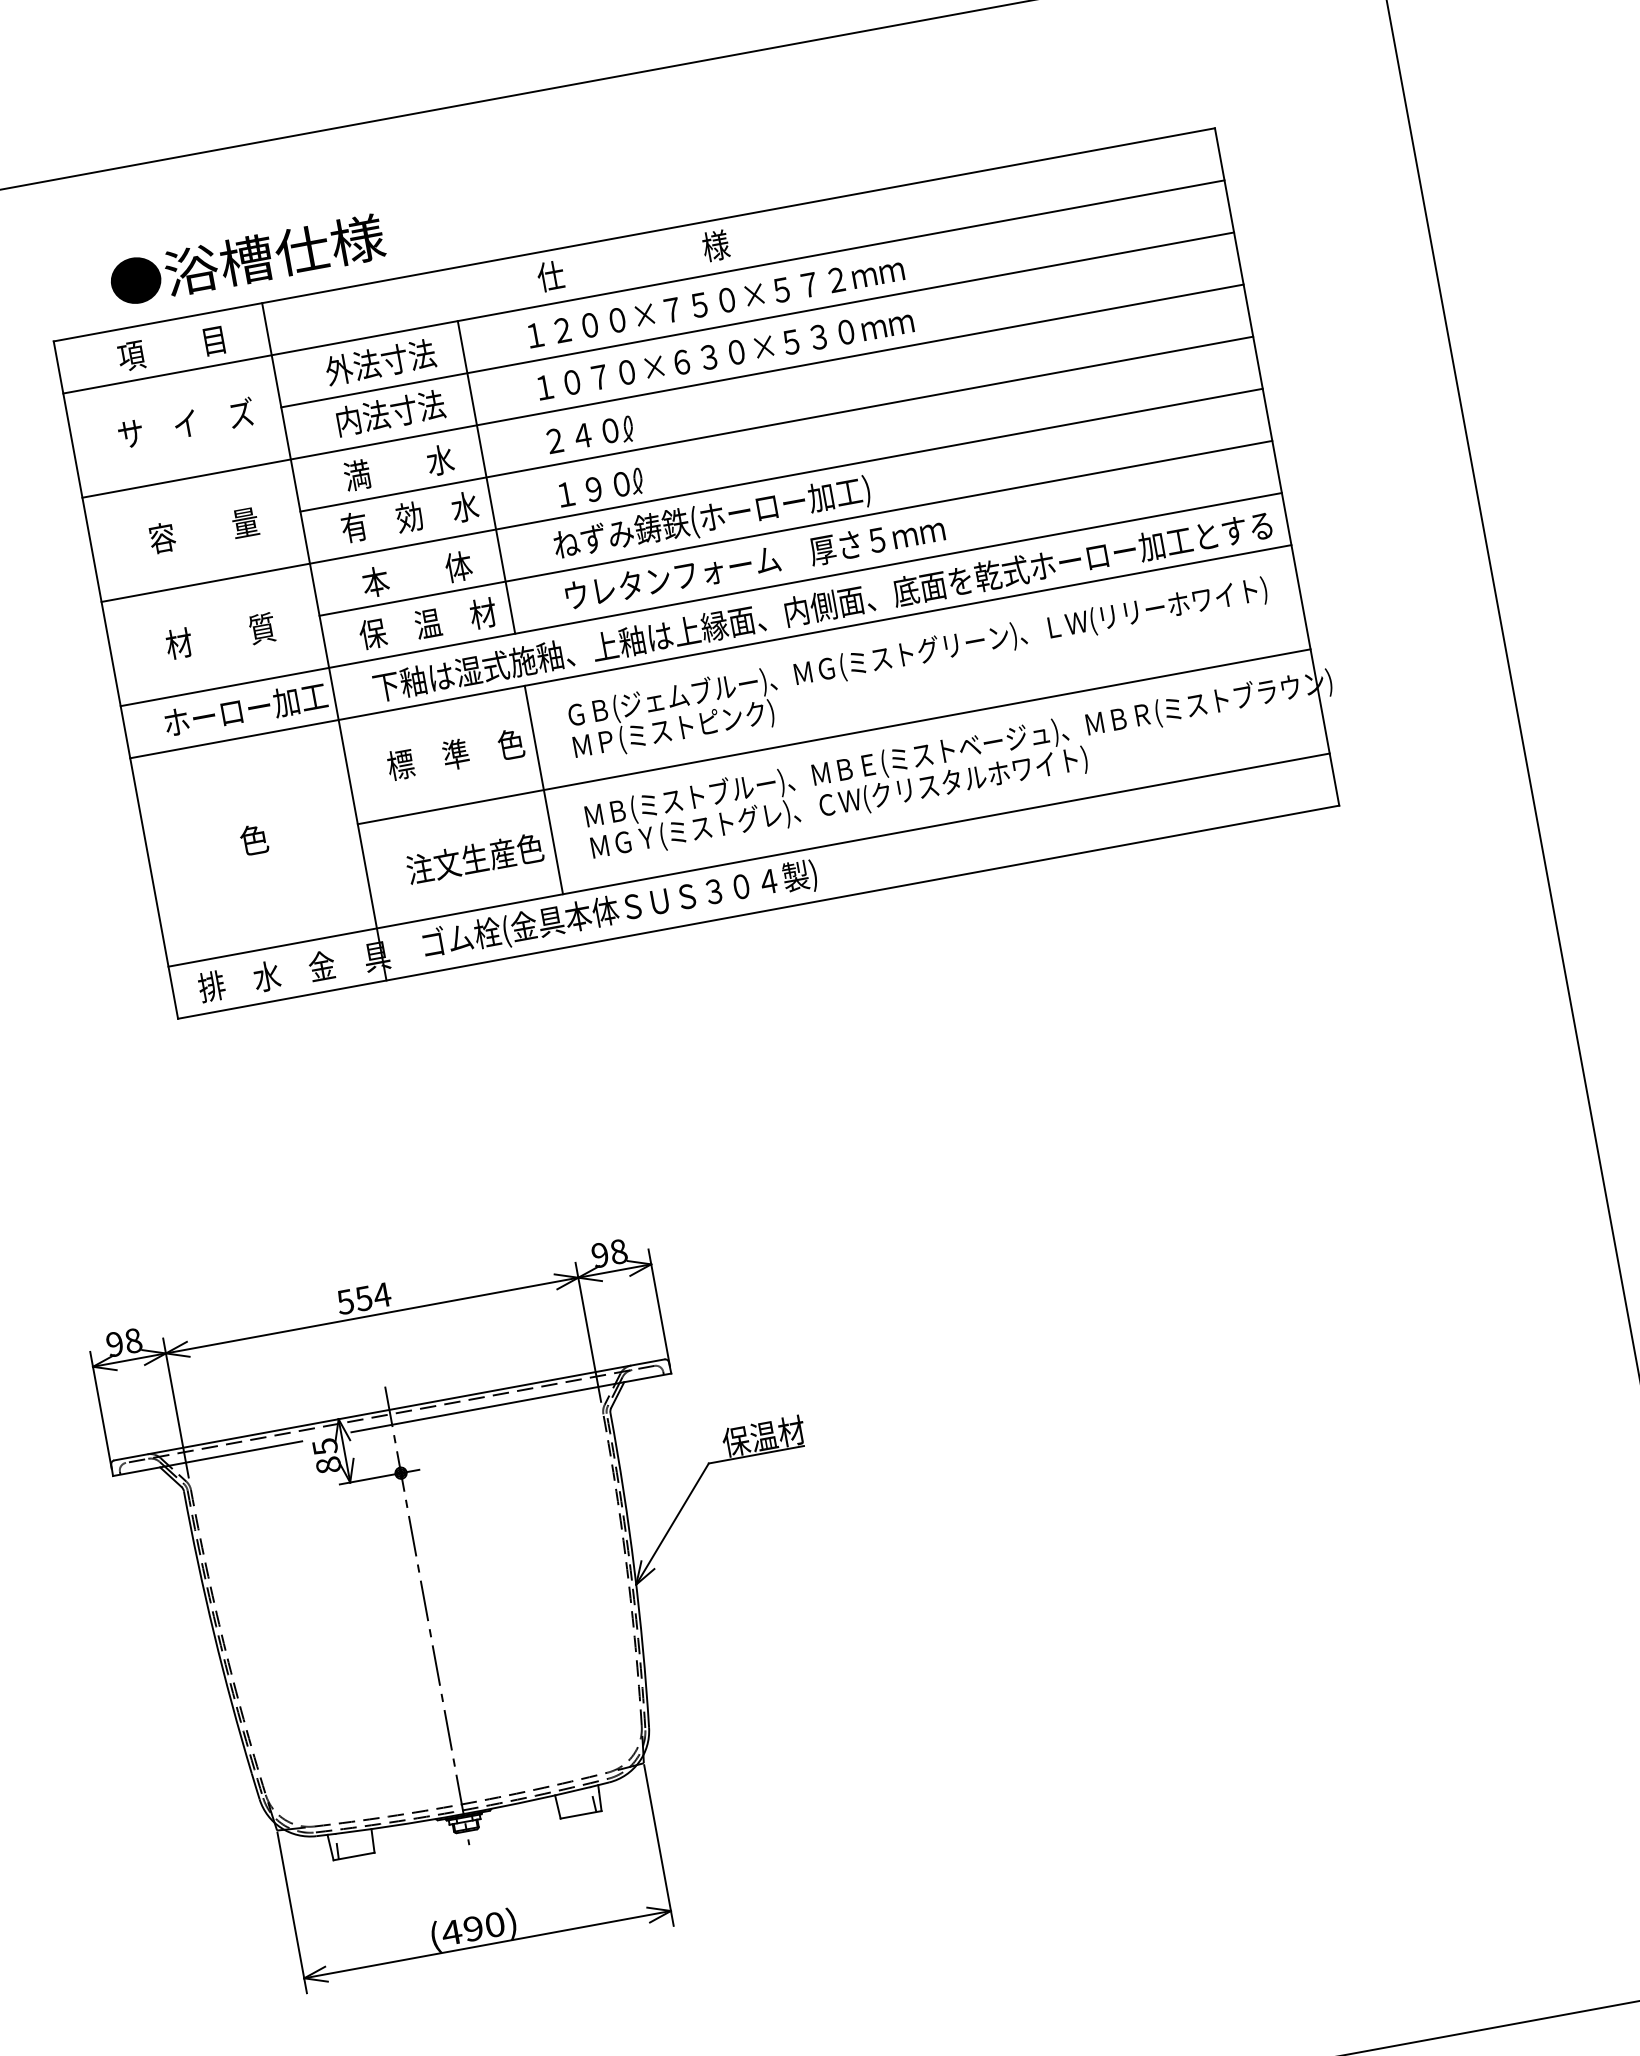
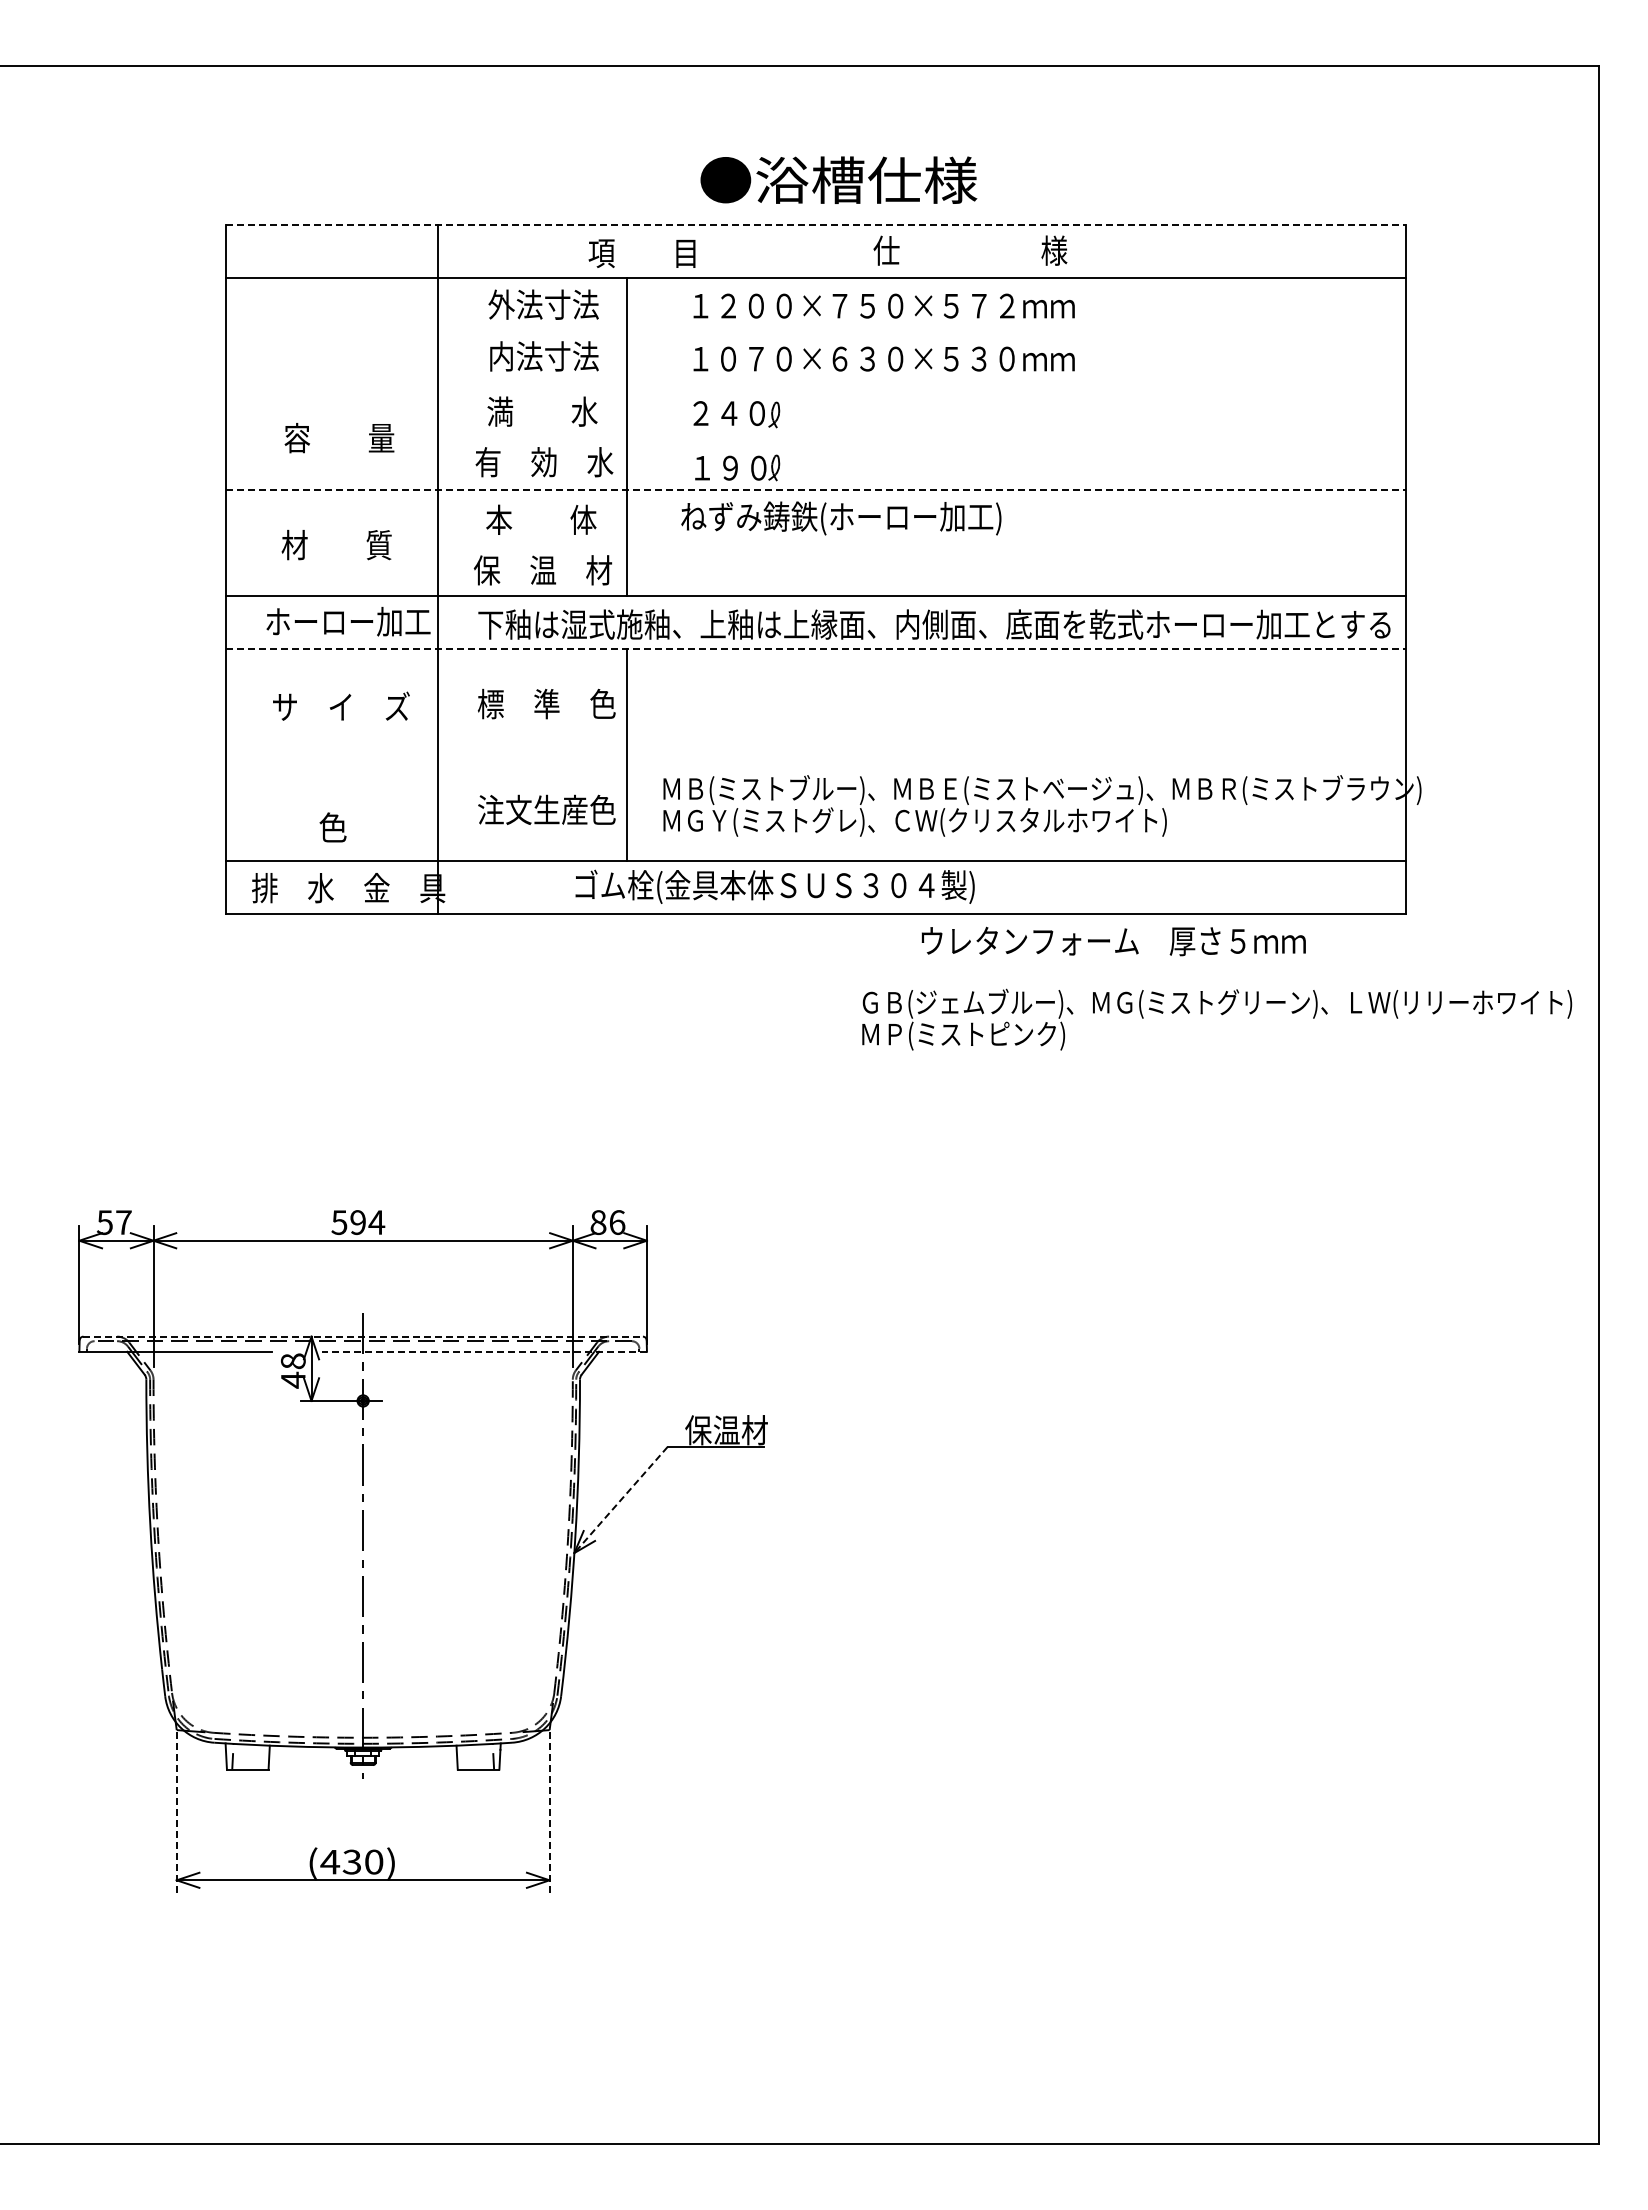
line: (634, 235) -> (816, 225), solid -> dashed
text: (246, 259) -> (838, 179), moved
text: (633, 260) -> (970, 250), moved
line: (757, 320) -> (921, 331), removed
text: (170, 348) -> (641, 253), moved
line: (662, 391) -> (815, 384), removed
text: (186, 422) -> (341, 705), moved
line: (776, 424) -> (921, 437), removed
line: (682, 494) -> (816, 489), solid -> dashed
line: (795, 528) -> (921, 542), removed
text: (754, 562) -> (1113, 941), moved
line: (711, 651) -> (816, 648), solid -> dashed
text: (920, 668) -> (1217, 1019), moved
line: (833, 736) -> (921, 754), removed
text: (253, 839) -> (332, 827), moved
text: (619, 910) -> (774, 886), moved
text: (609, 1253) -> (607, 1222), 98 -> 86
text: (363, 1298) -> (357, 1222), 554 -> 594
text: (123, 1342) -> (113, 1222), 98 -> 57
line: (511, 1402) -> (484, 1351), solid -> dashed
line: (389, 1409) -> (363, 1336), solid -> dashed
text: (327, 1455) -> (293, 1370), 85 -> 48
line: (673, 1524) -> (621, 1500), solid -> dashed
line: (658, 1845) -> (549, 1813), solid -> dashed
line: (291, 1912) -> (176, 1813), solid -> dashed
text: (472, 1928) -> (351, 1861), (490) -> (430)

